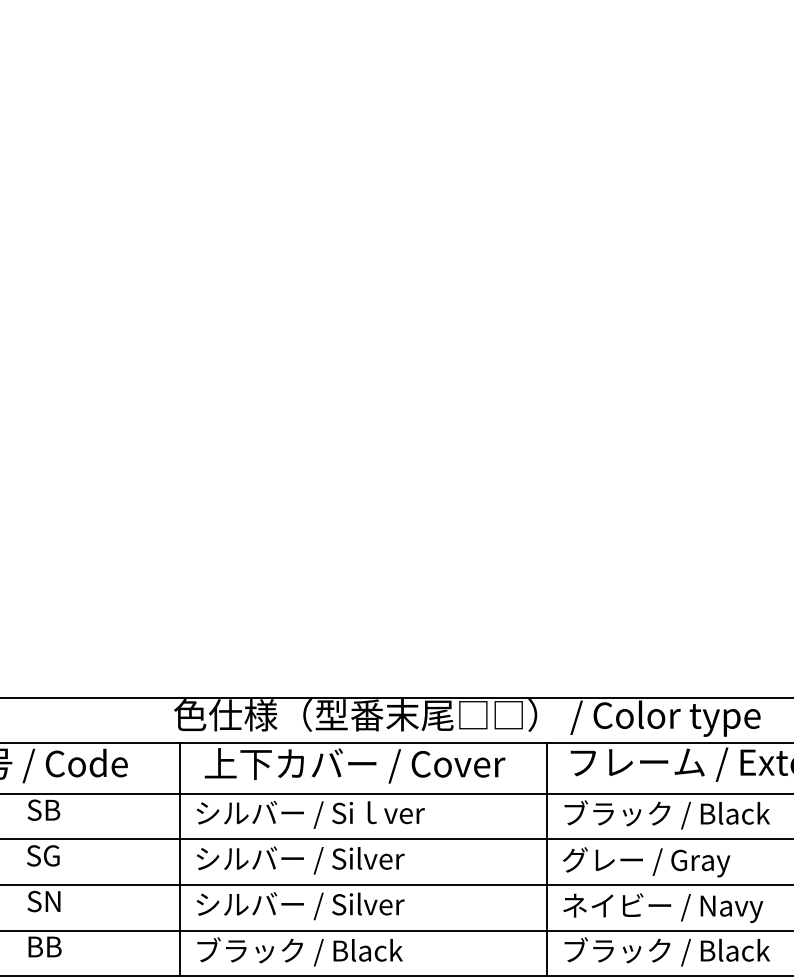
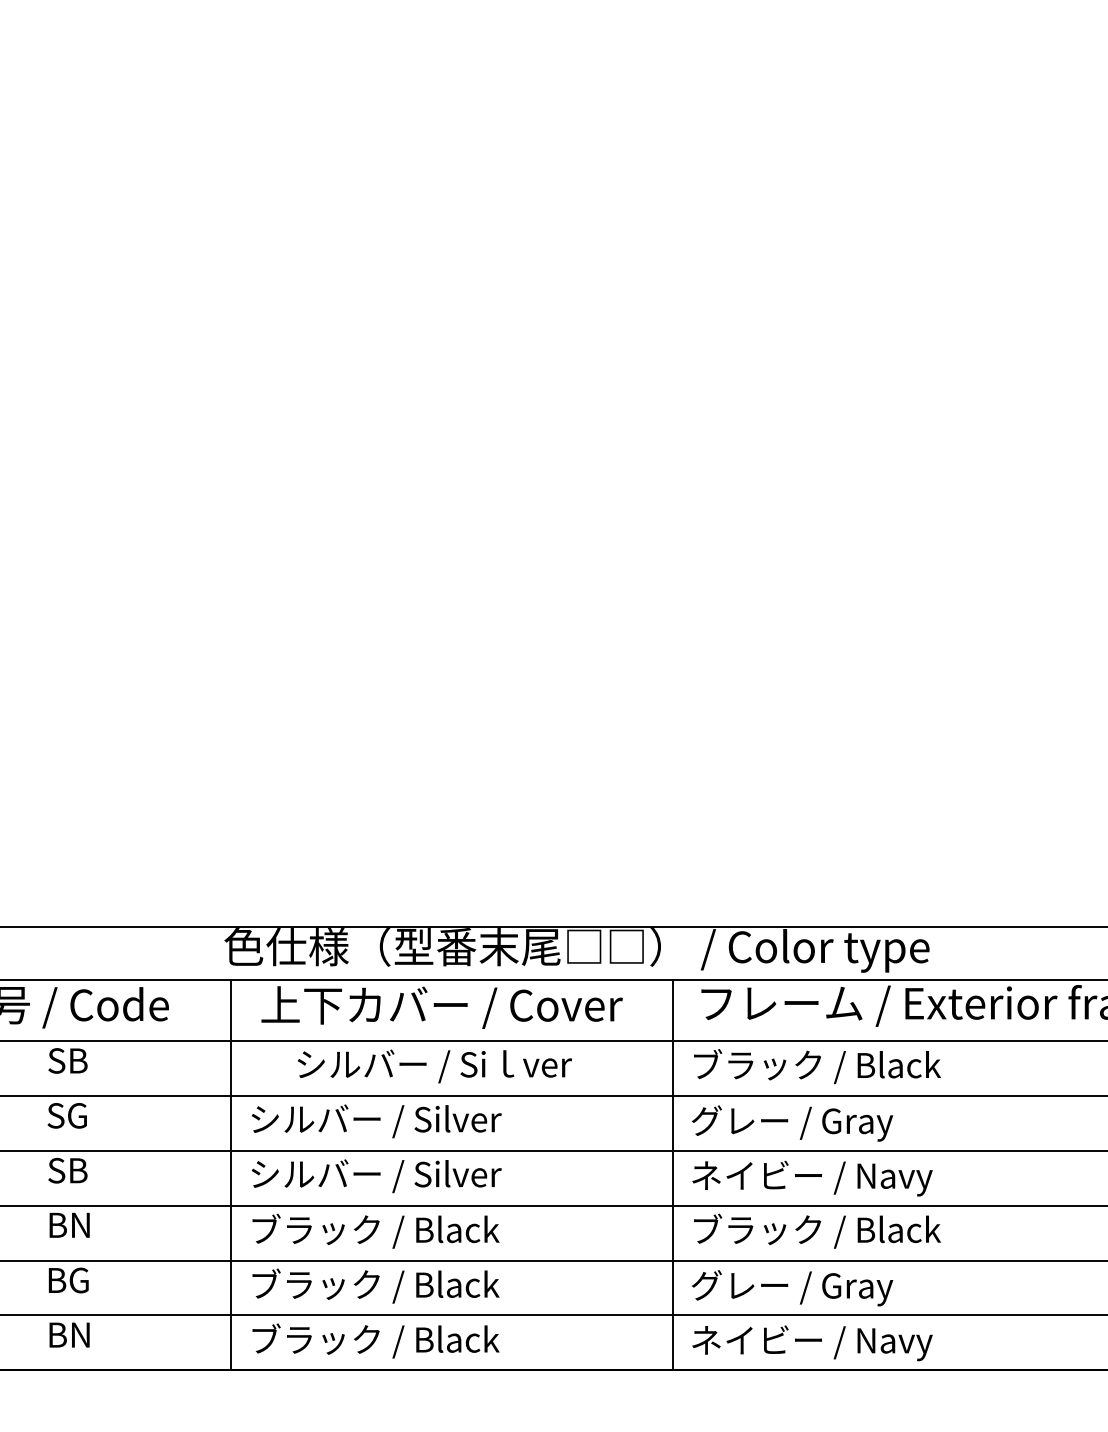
text: (310, 814) -> (434, 1066), moved
text: (53, 901) -> (79, 1170), SN -> SB
text: (55, 946) -> (81, 1224), BB -> BN

